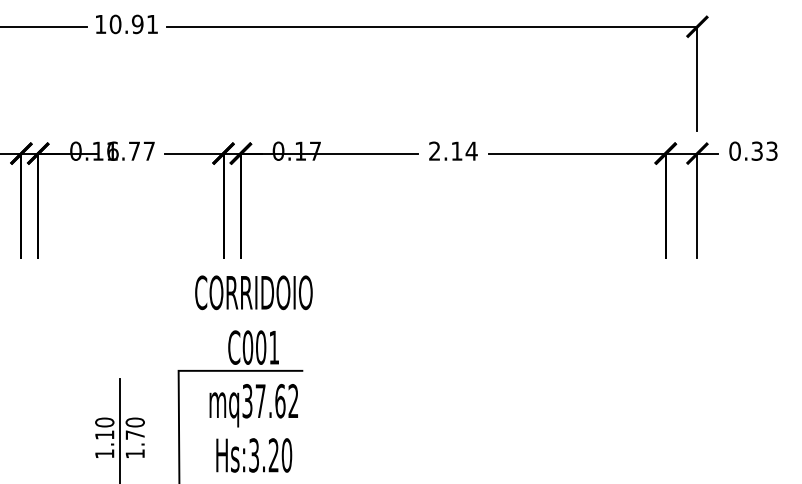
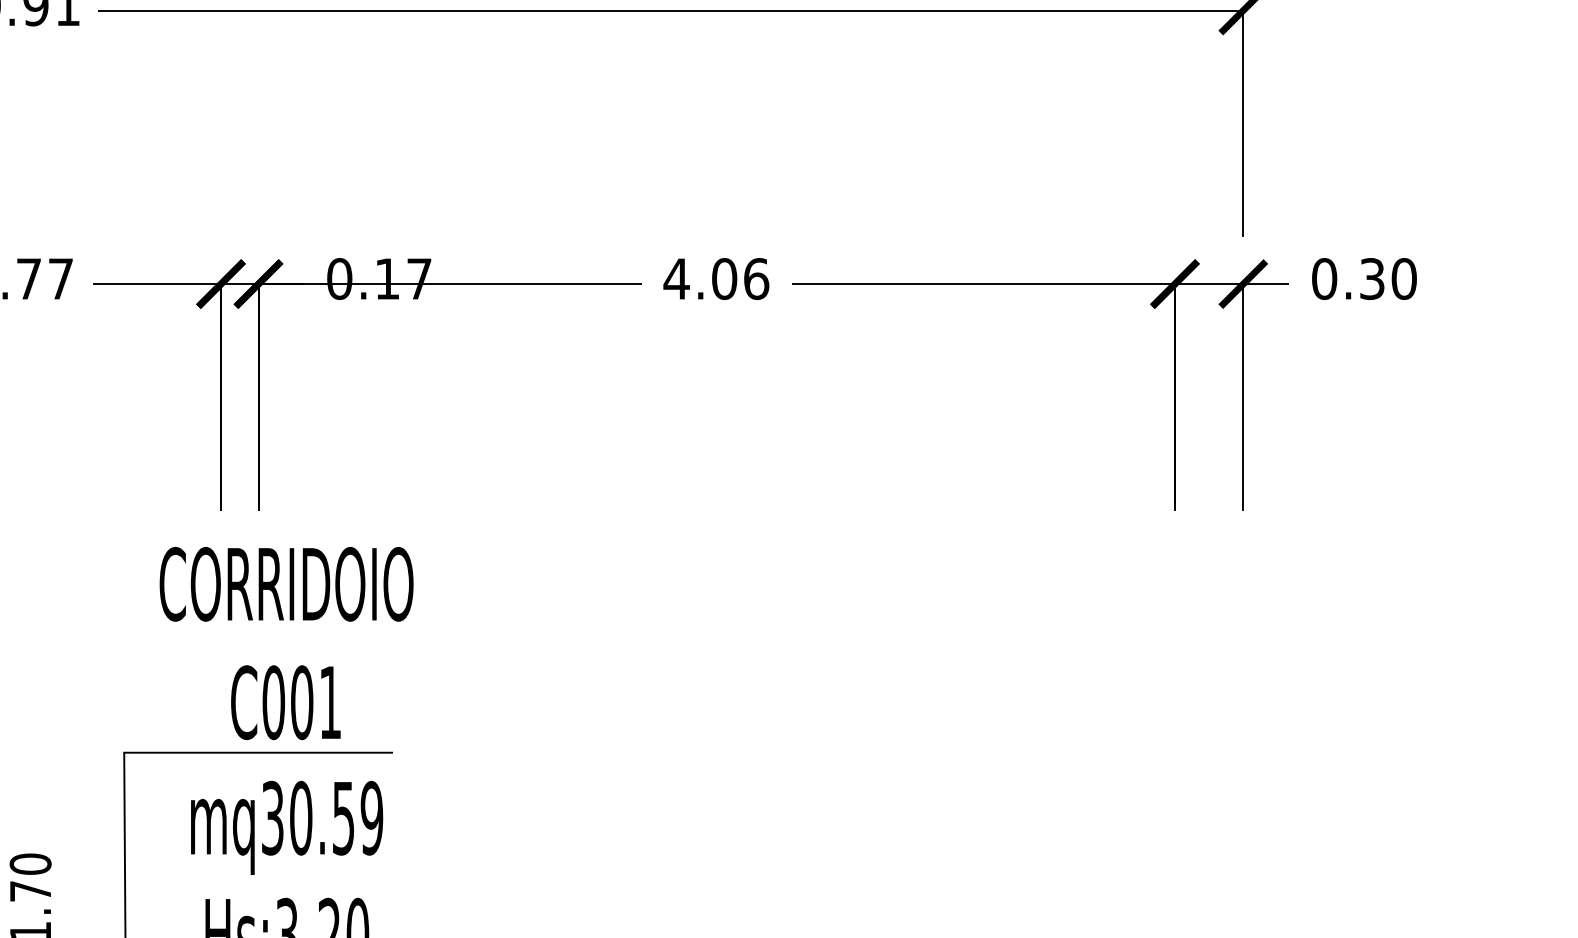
text: (452, 150) -> (714, 277), 2.14 -> 4.06
text: (771, 150) -> (1403, 277), 0.33 -> 0.30
text: (276, 400) -> (335, 816), mq37.62 -> mq30.59

